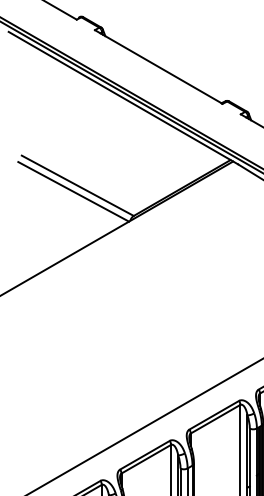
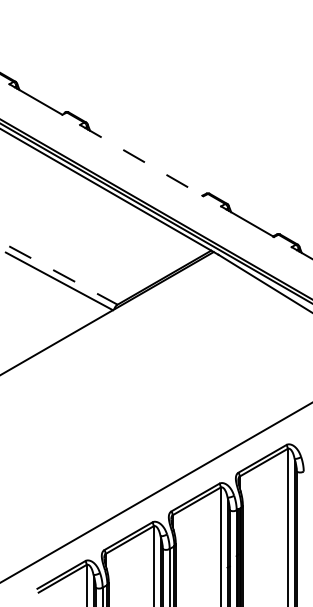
line: (159, 66) -> (142, 160), solid -> dashed
line: (77, 185) -> (63, 275), solid -> dashed

